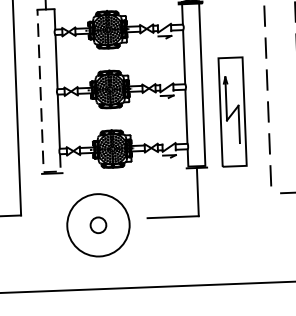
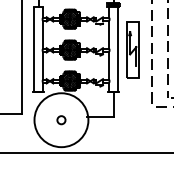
line: (41, 108) -> (34, 58), dashed -> solid
part: (231, 110) -> (132, 49), moved
circle: (98, 225) -> (61, 120), size x1.67

